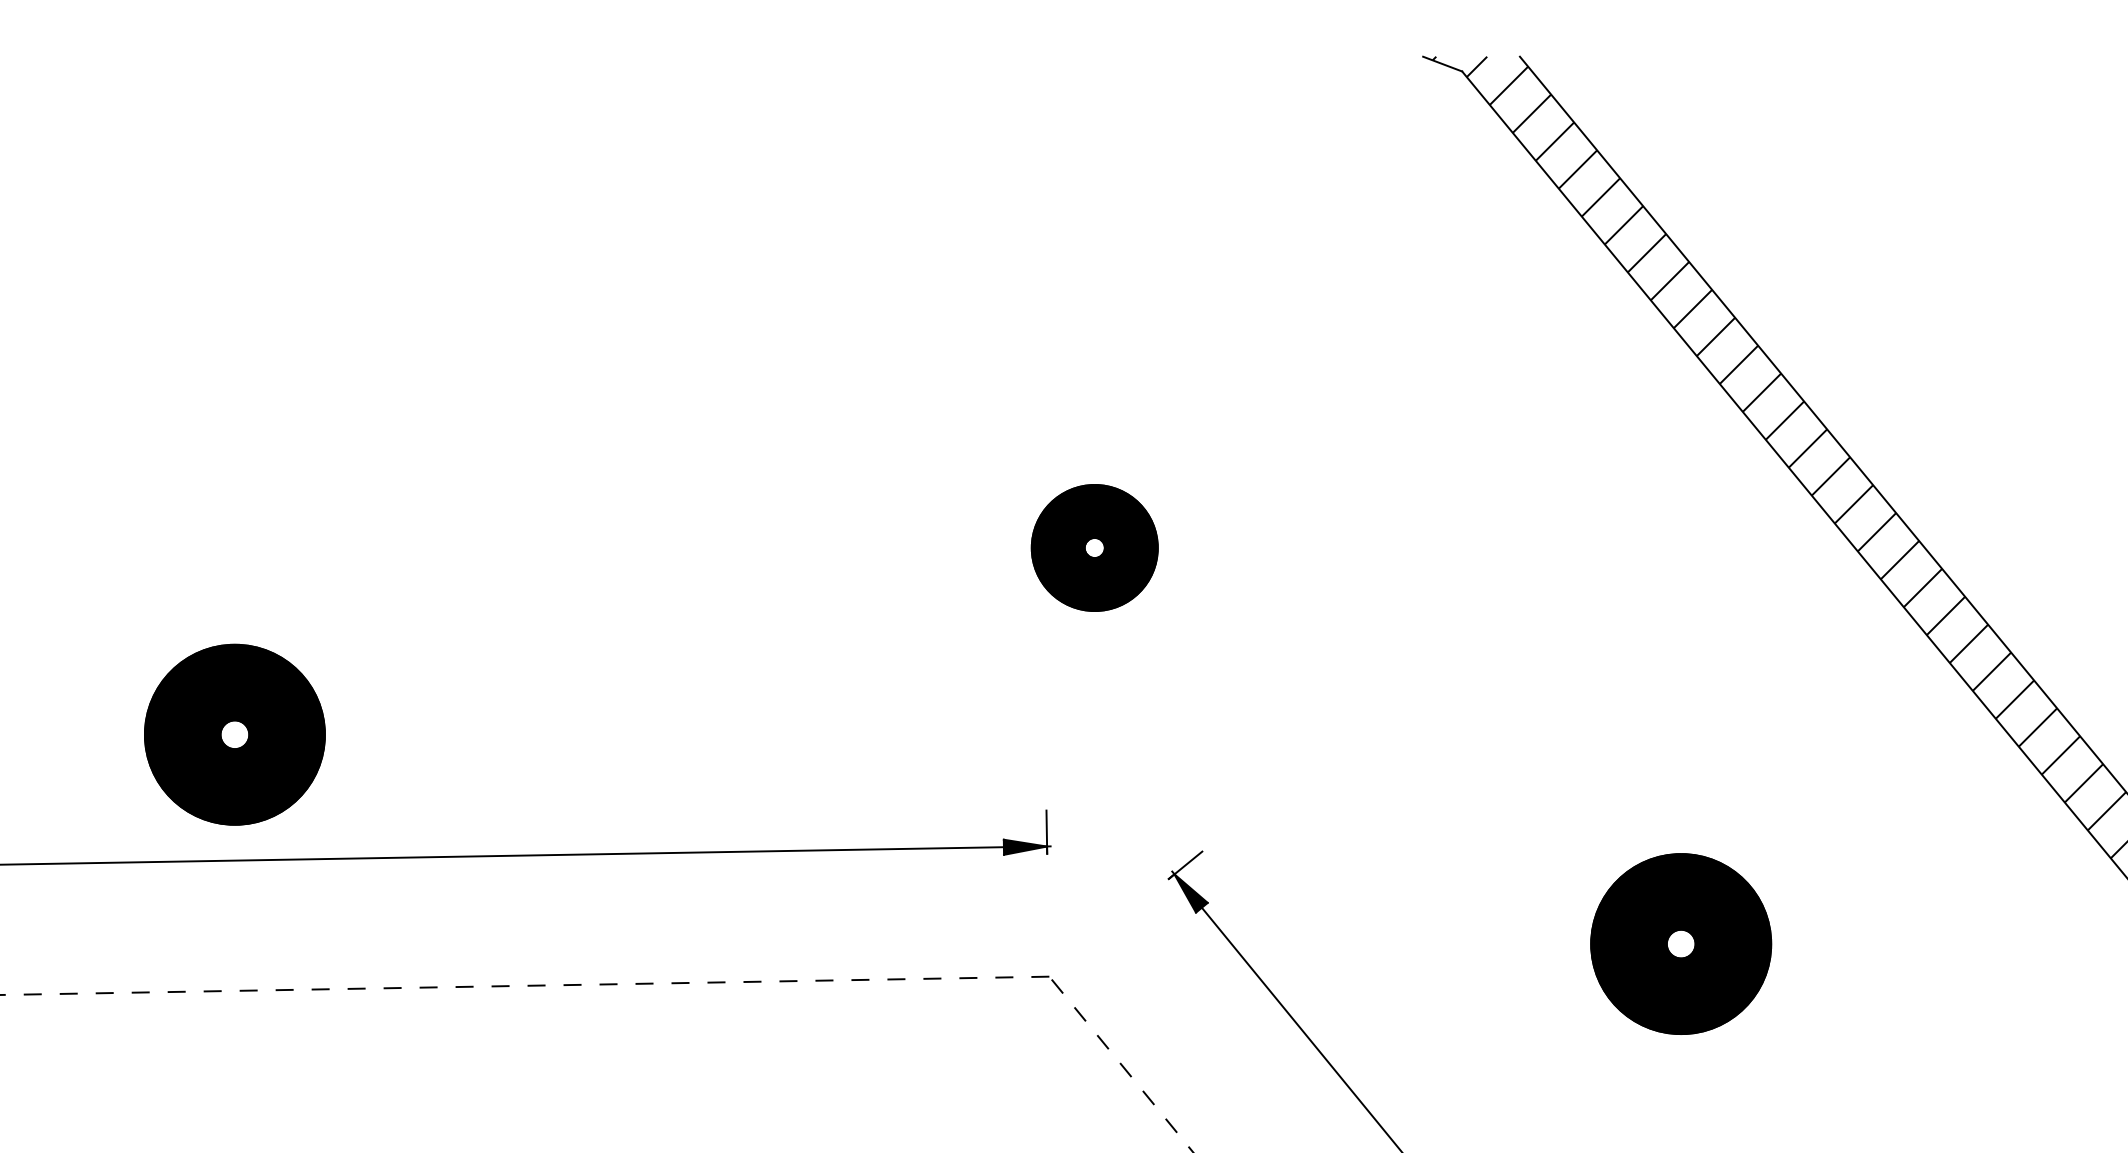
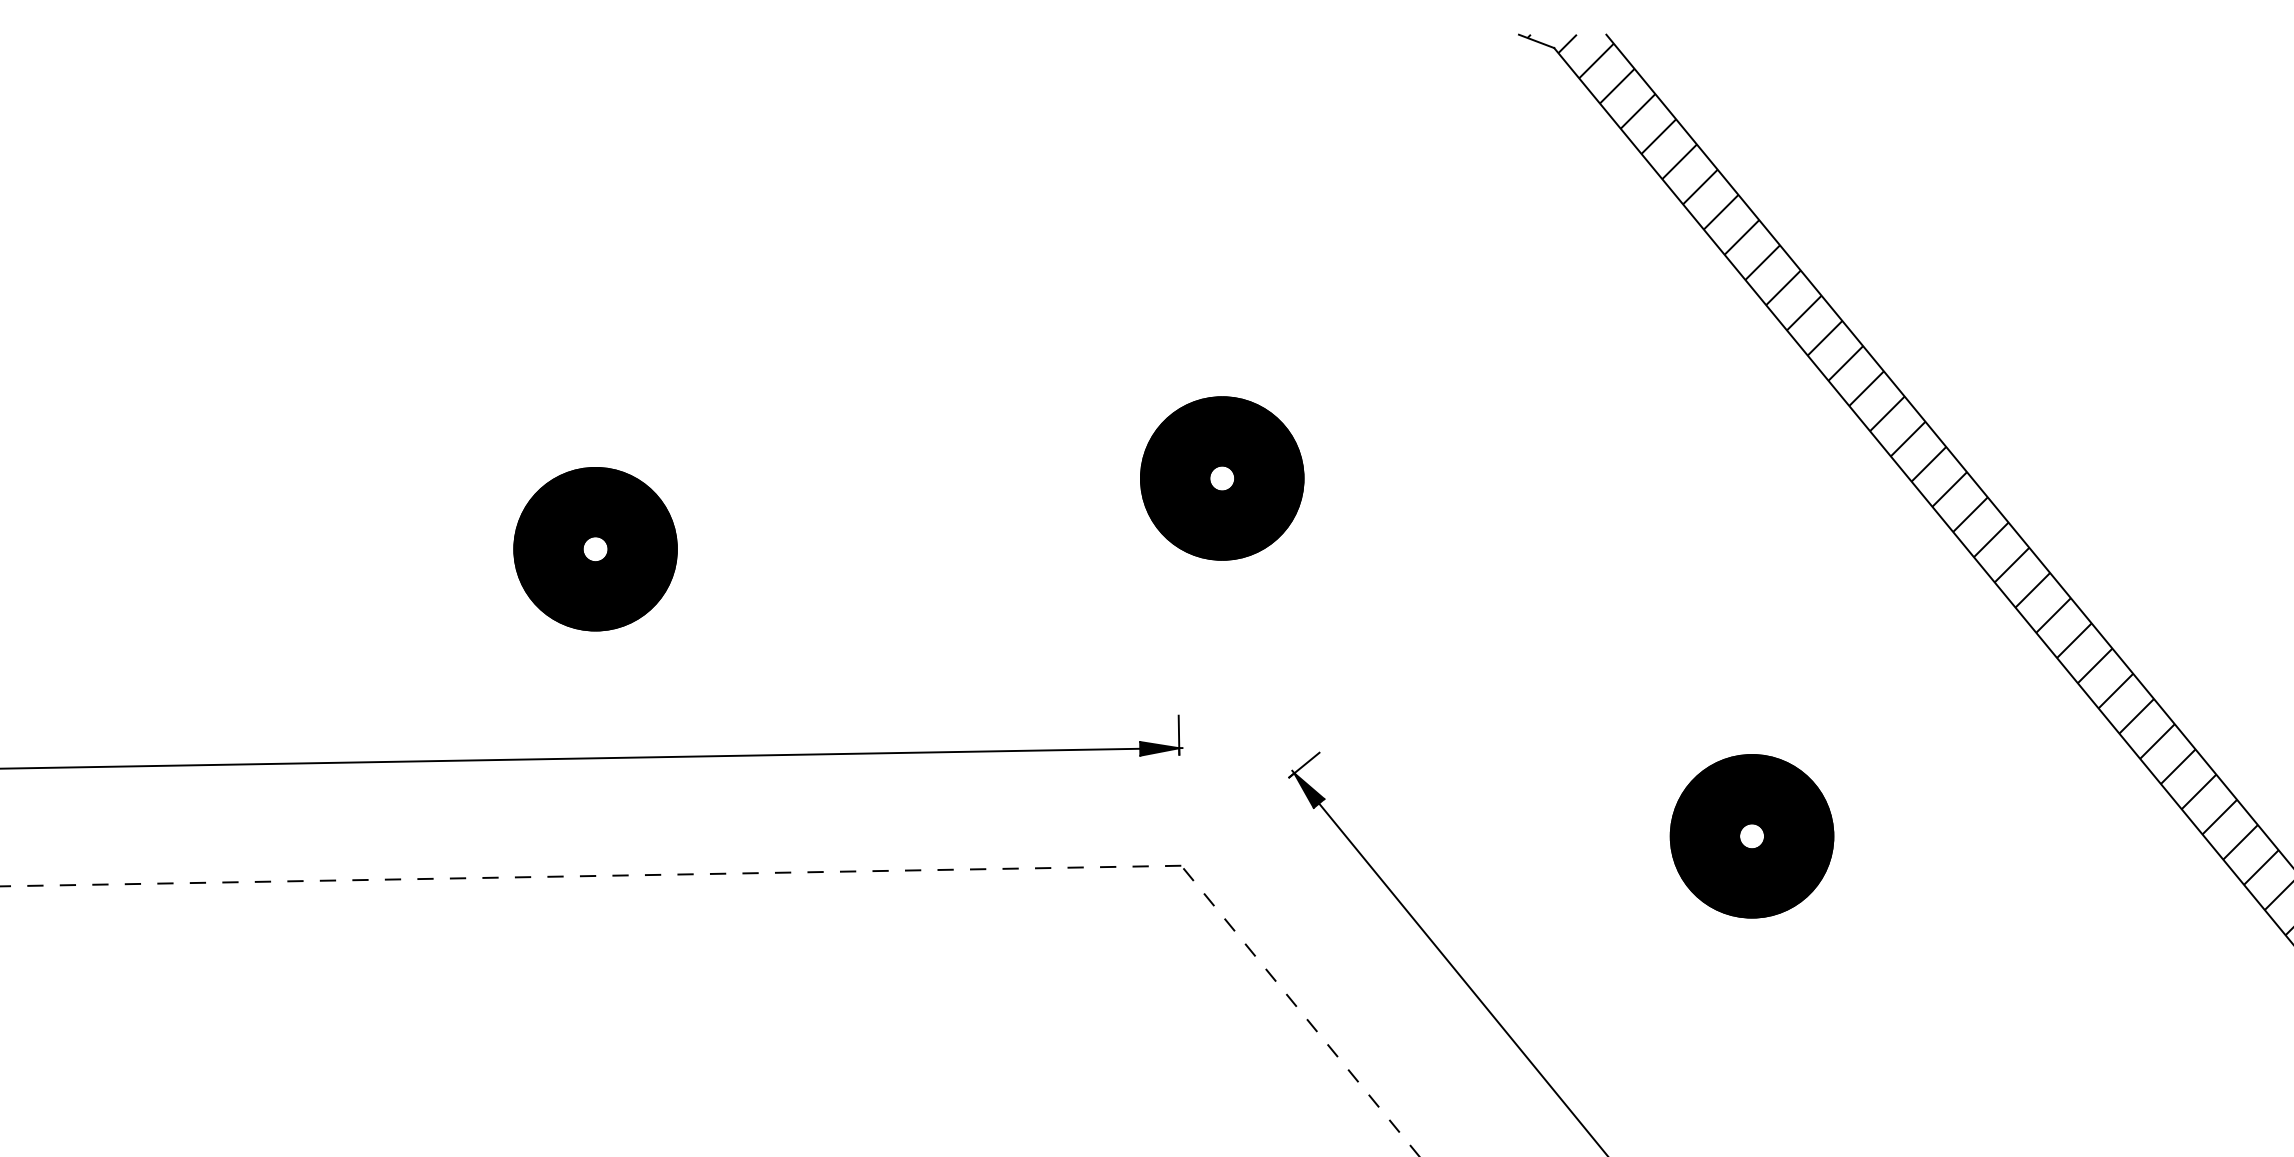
part: (1094, 547) -> (1222, 478), size x1.43
part: (234, 735) -> (595, 549), moved

